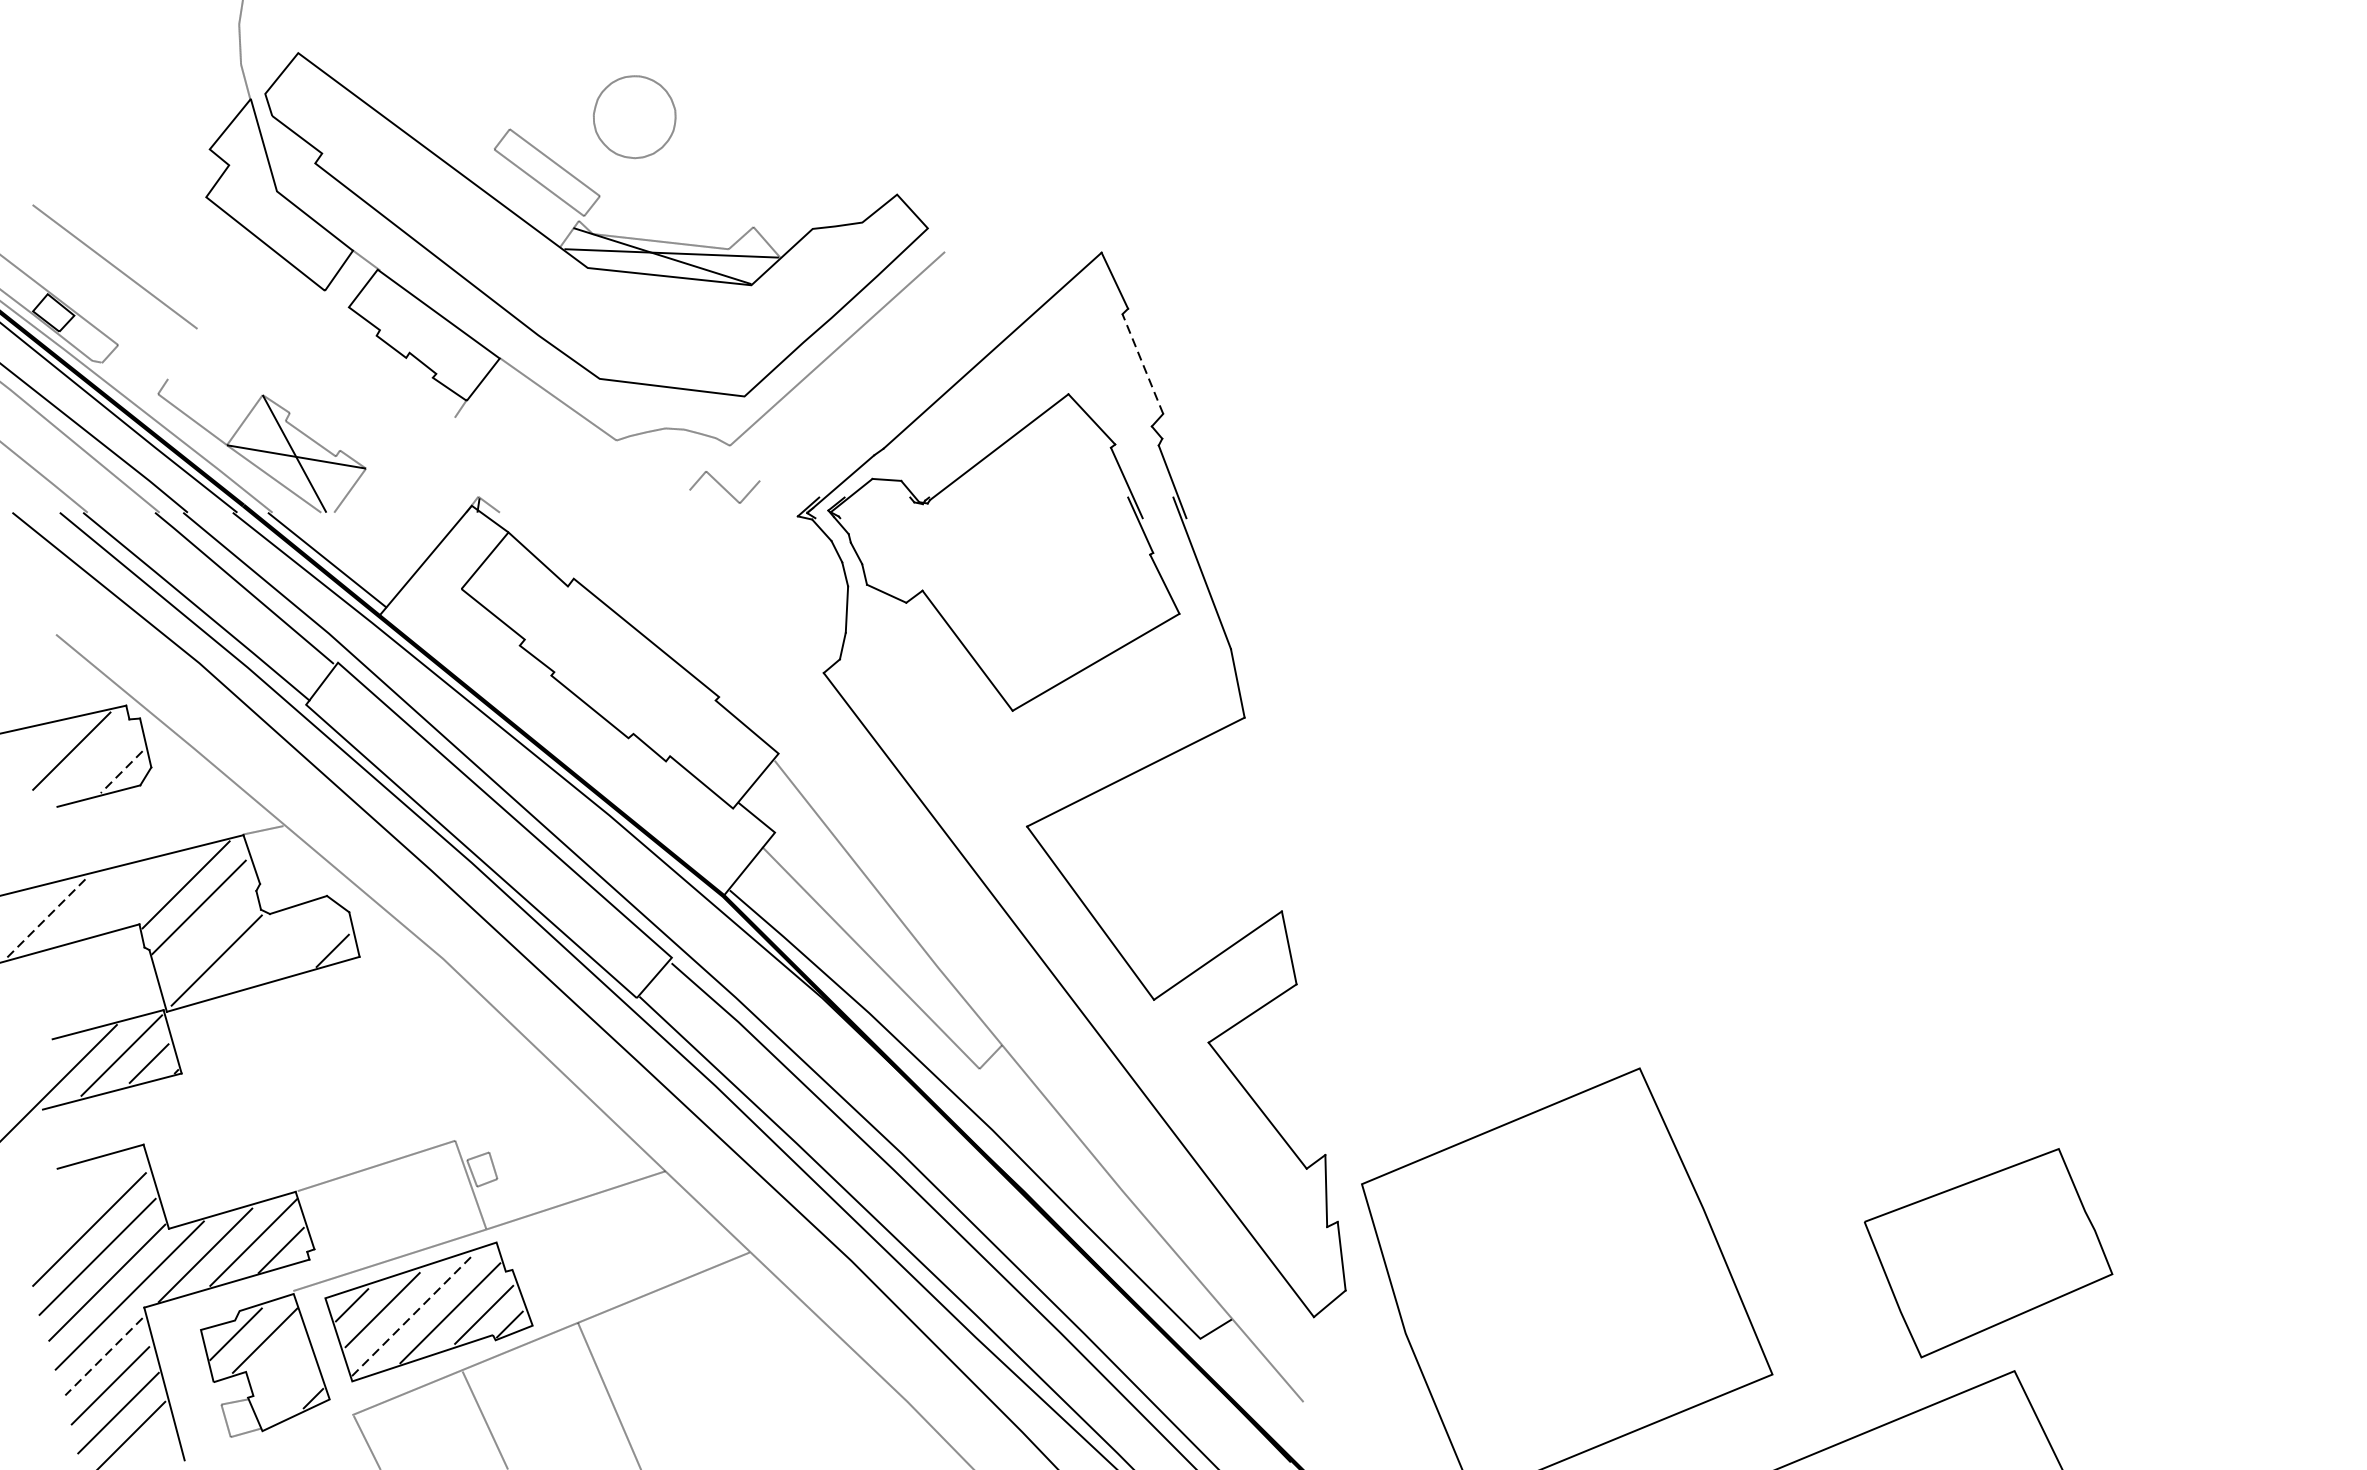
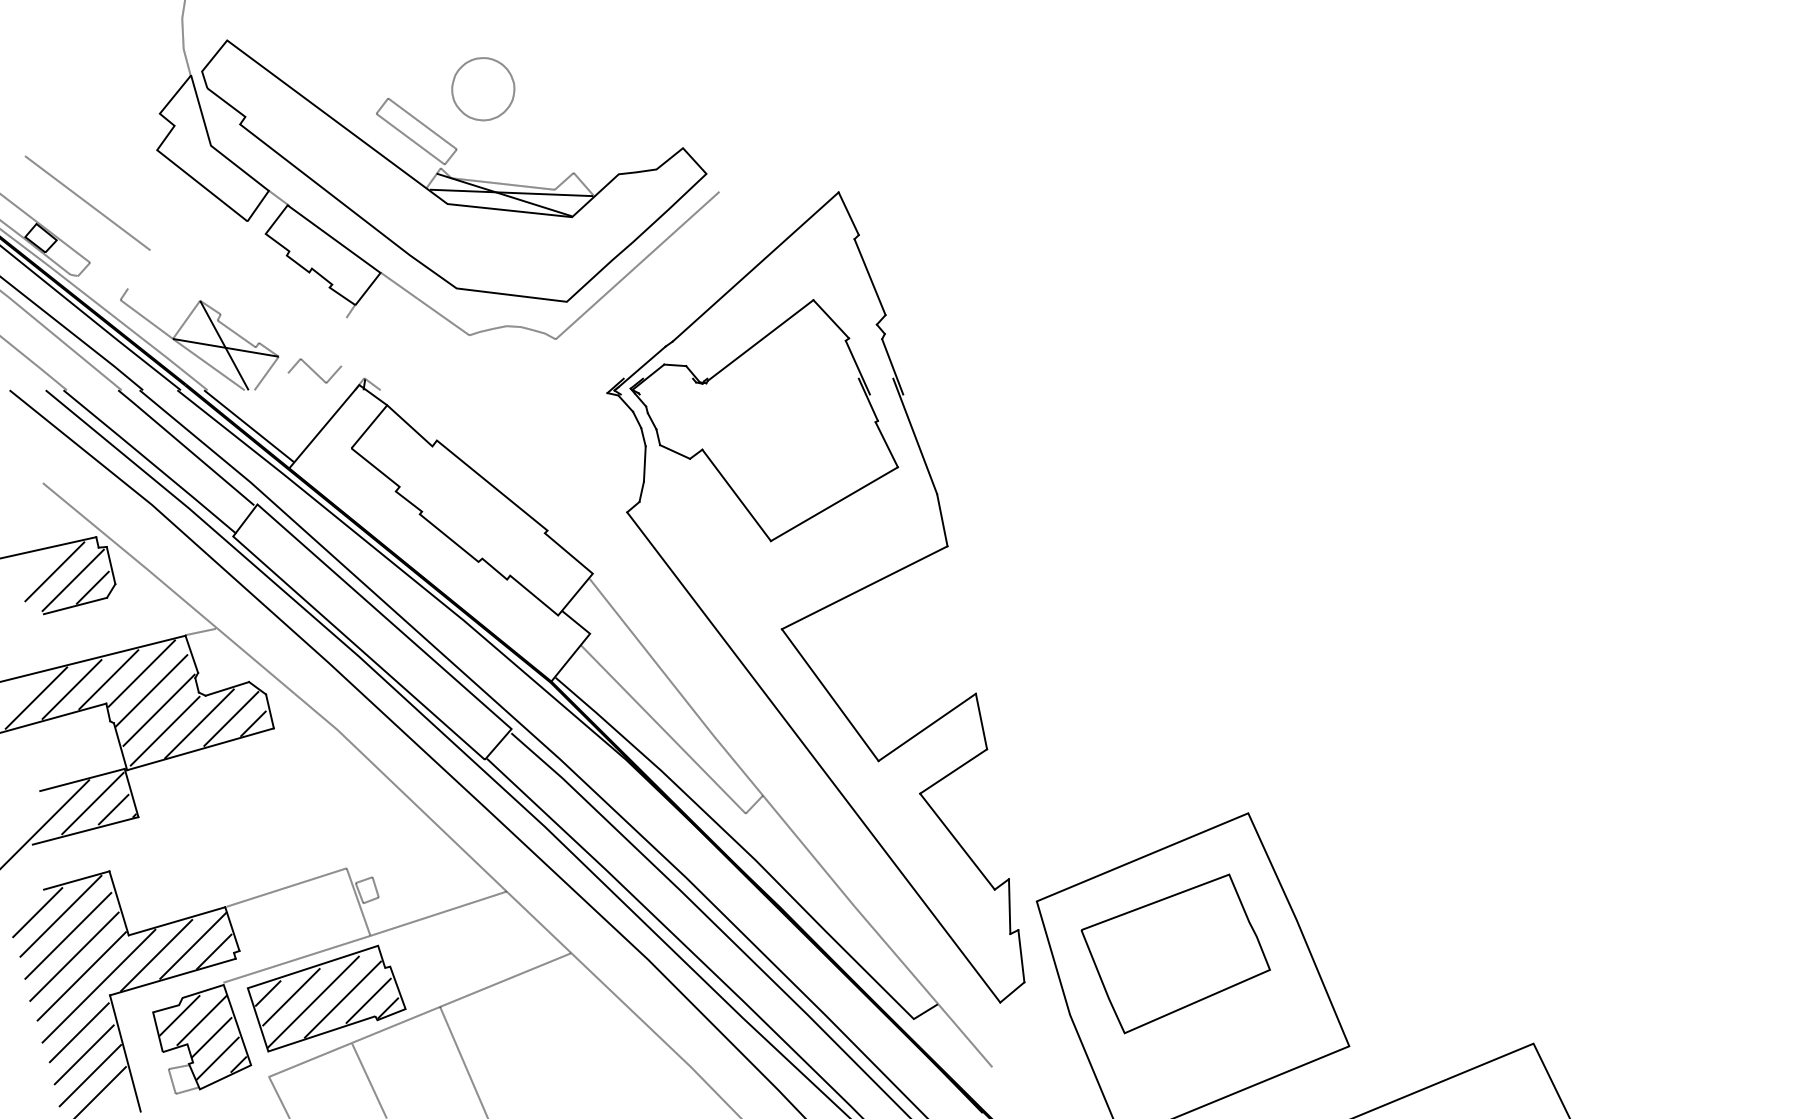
line: (1143, 364) -> (870, 277), dashed -> solid
line: (724, 486) -> (314, 370), moved
line: (95, 762) -> (72, 580), added
line: (121, 771) -> (92, 587), dashed -> solid
line: (142, 892) -> (108, 679), added
line: (93, 905) -> (71, 689), added
line: (47, 916) -> (36, 697), dashed -> solid
line: (208, 932) -> (158, 709), added
line: (303, 943) -> (231, 718), added
line: (261, 950) -> (199, 723), added
line: (49, 1198) -> (37, 912), added
line: (79, 1202) -> (60, 915), added
part: (1988, 1252) -> (1175, 953), moved
line: (411, 1315) -> (313, 1001), dashed -> solid
line: (104, 1356) -> (79, 1032), dashed -> solid
line: (277, 1362) -> (211, 1037), added
line: (285, 1390) -> (217, 1058), added

